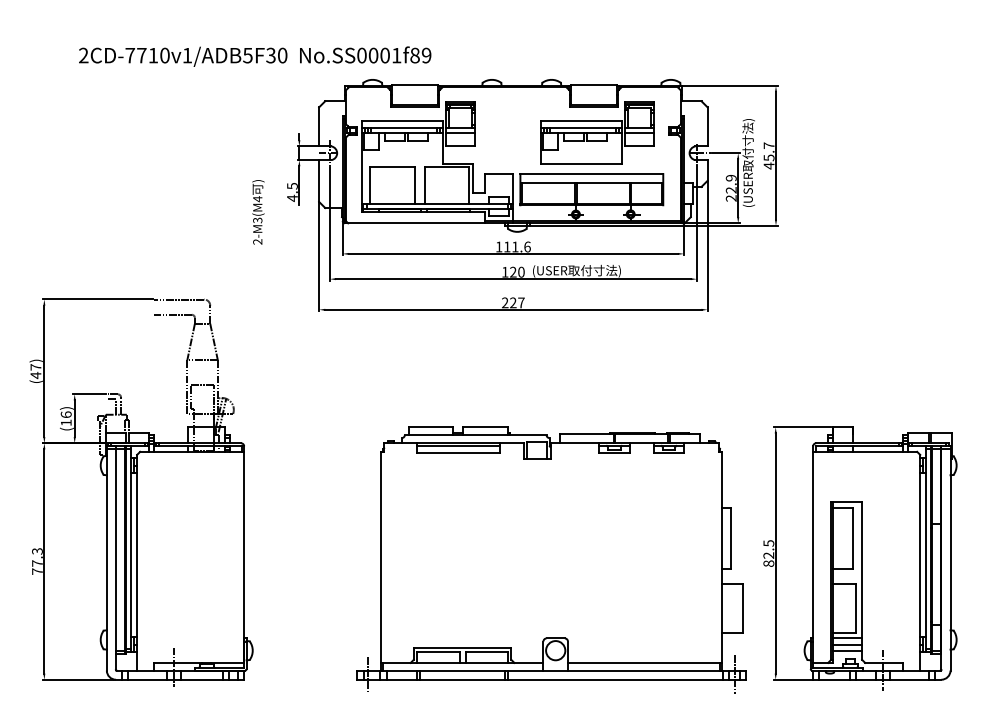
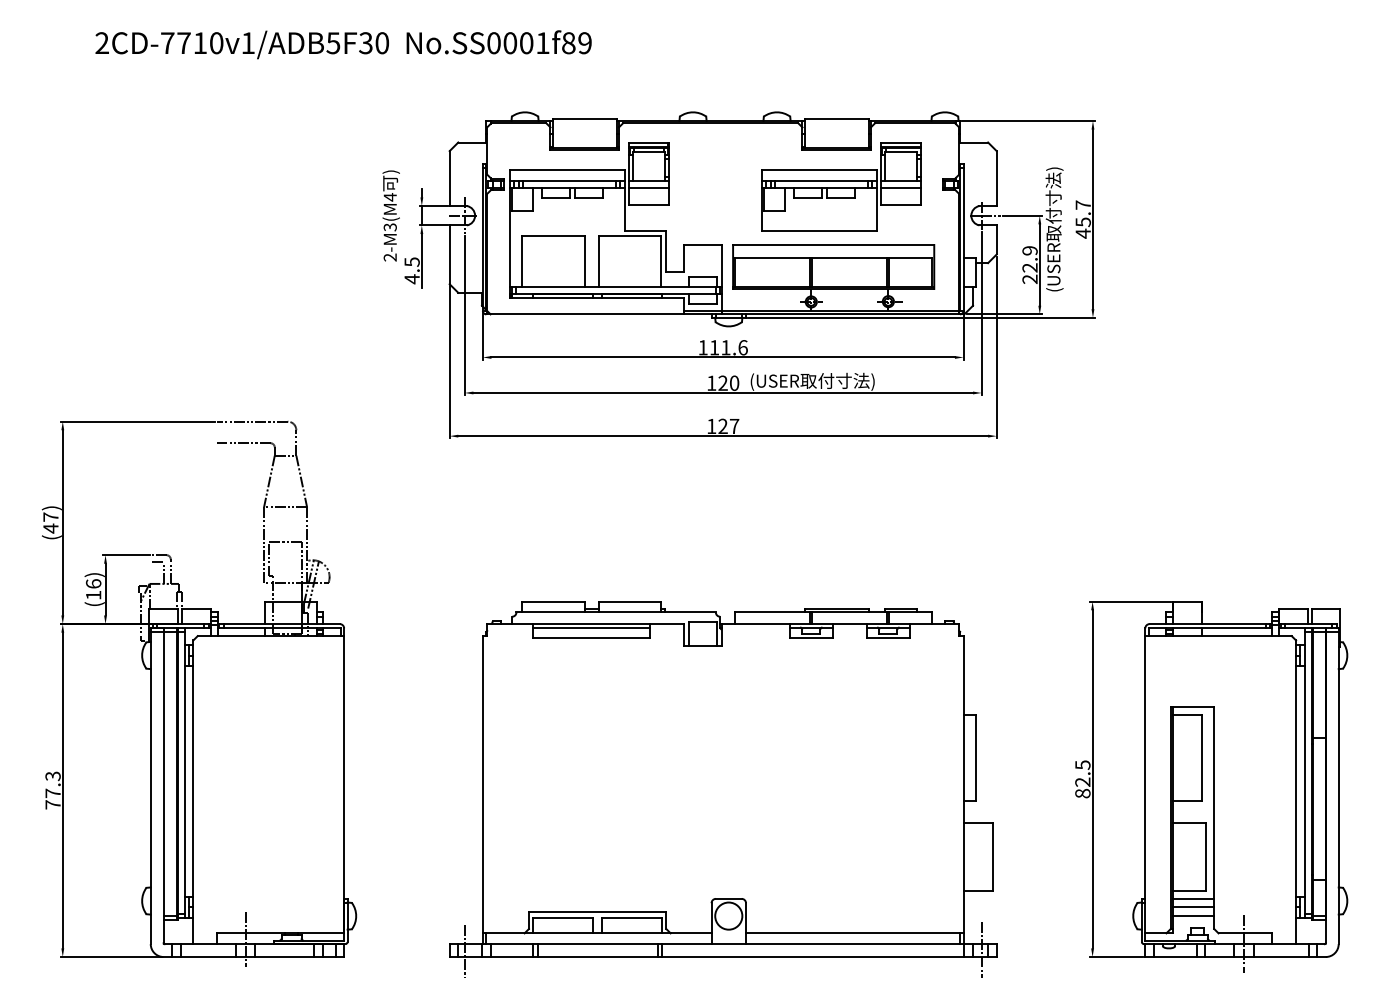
text: (255, 56) -> (343, 44), moved
text: (257, 212) -> (390, 215), moved
text: (505, 302) -> (711, 425), 227 -> 127
part: (551, 560) -> (723, 789), moved

